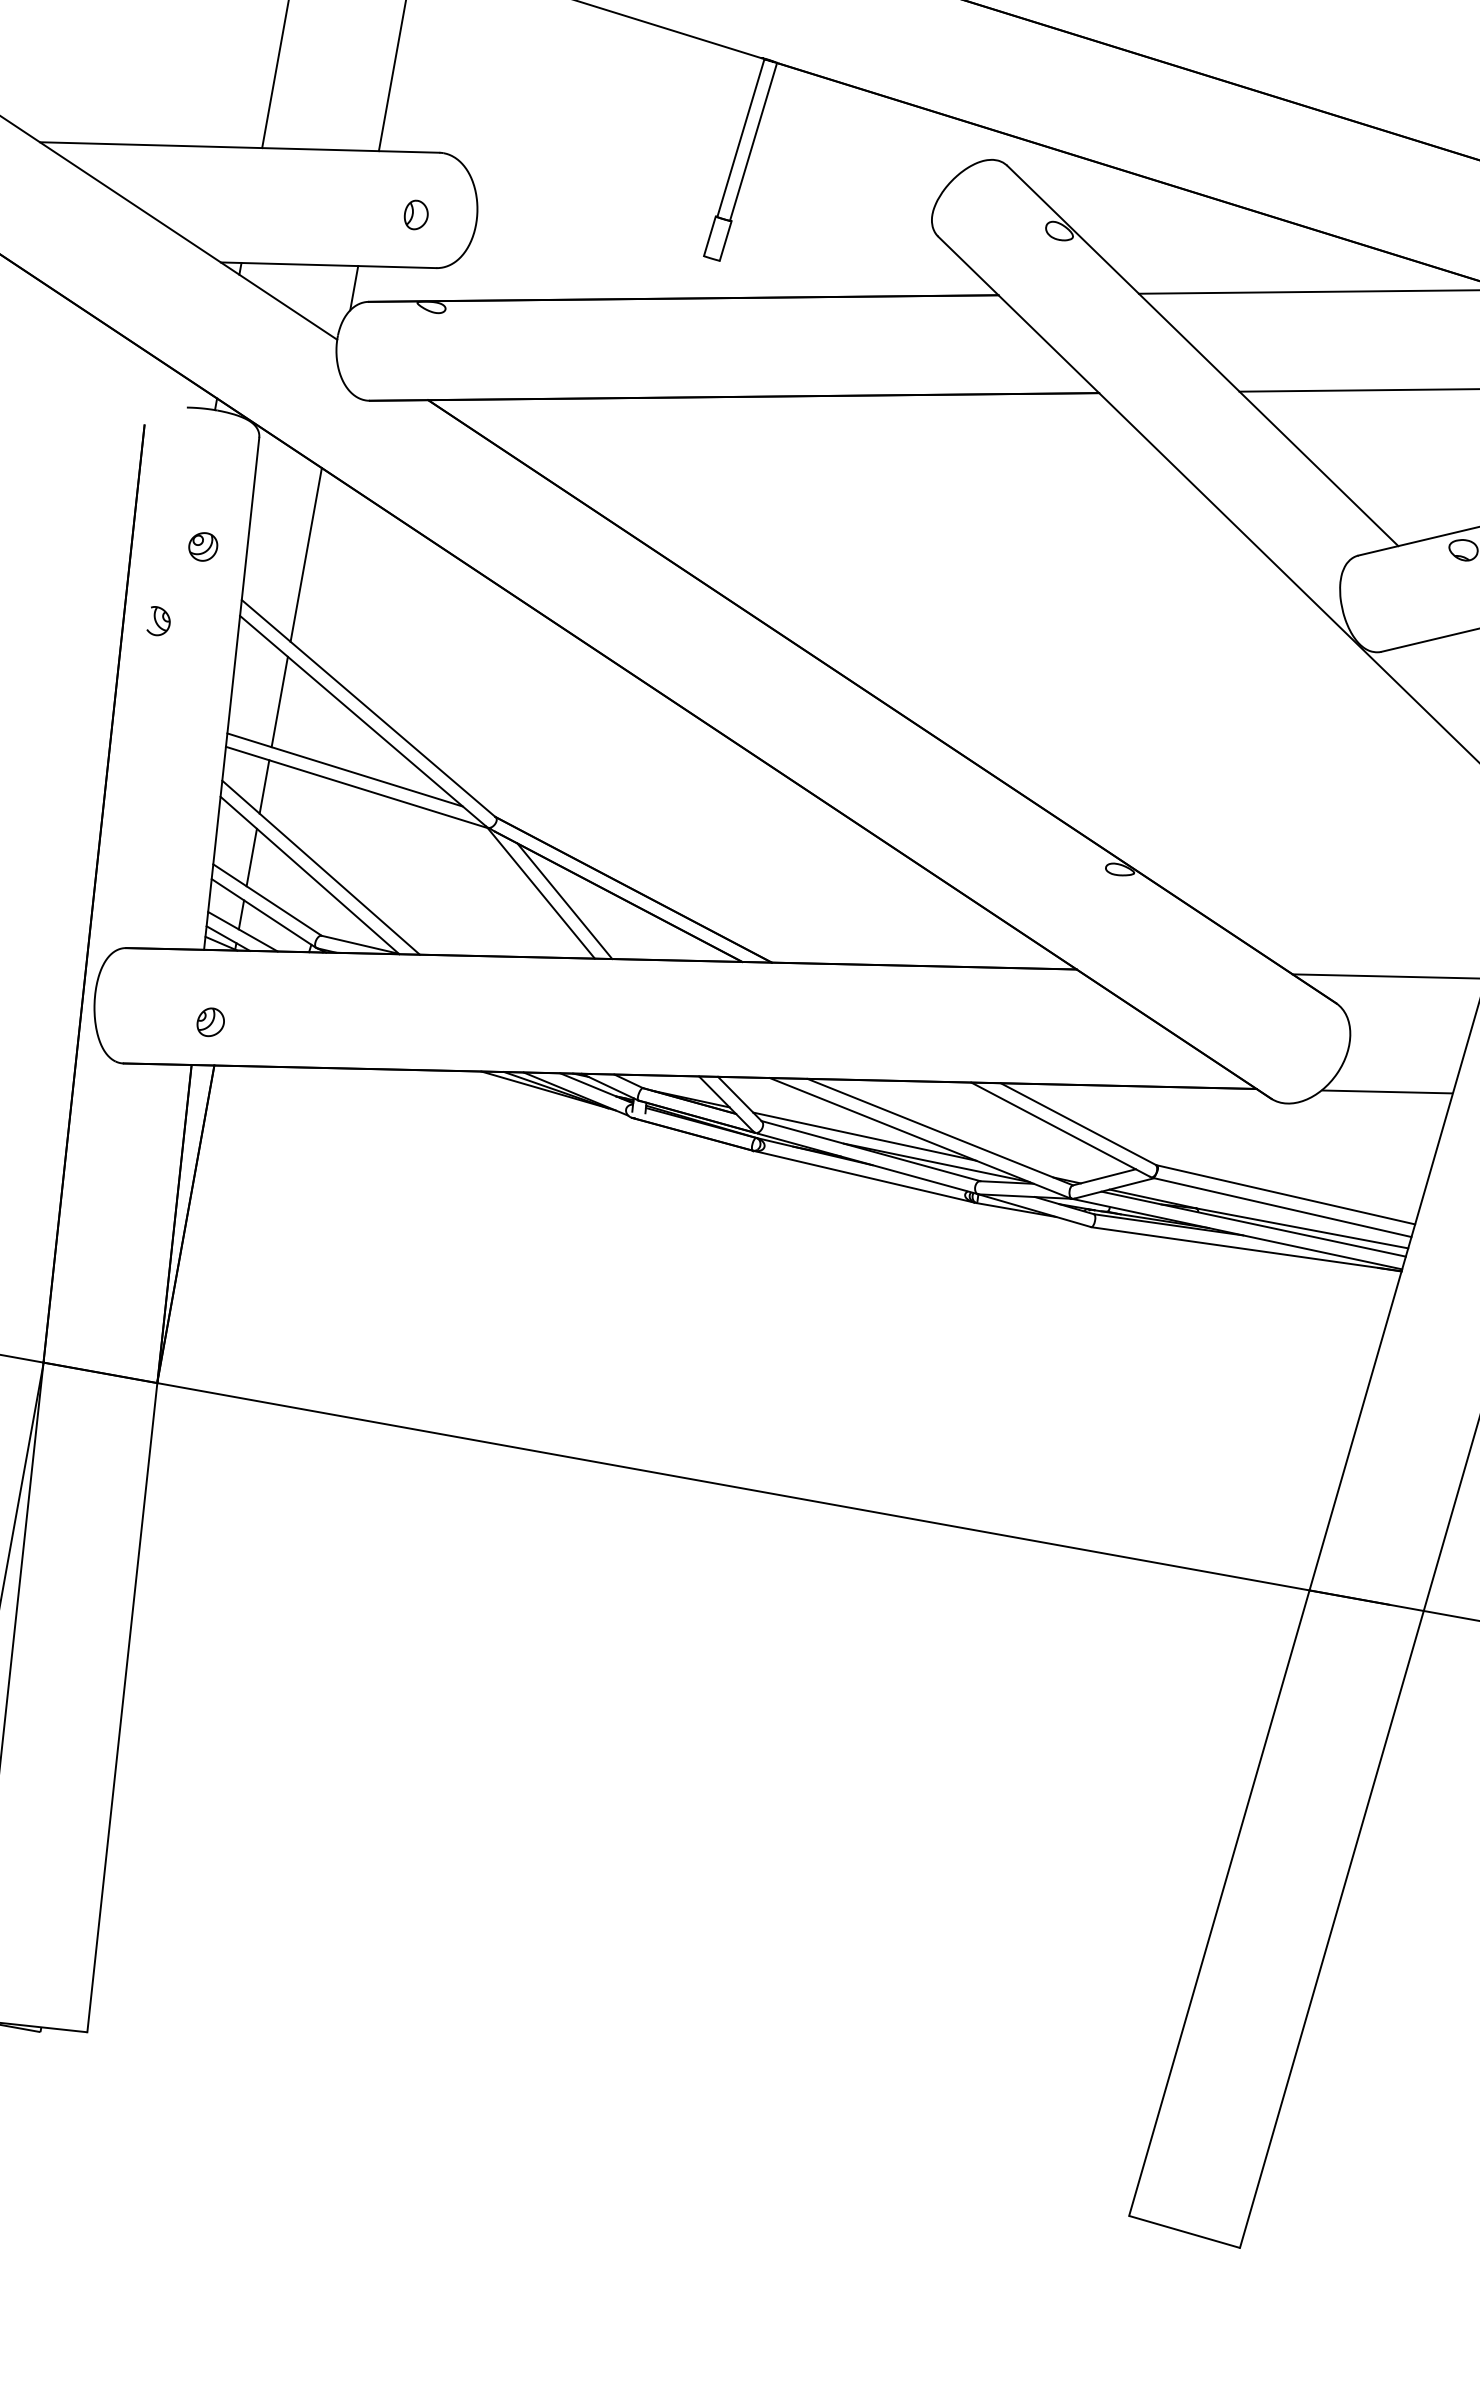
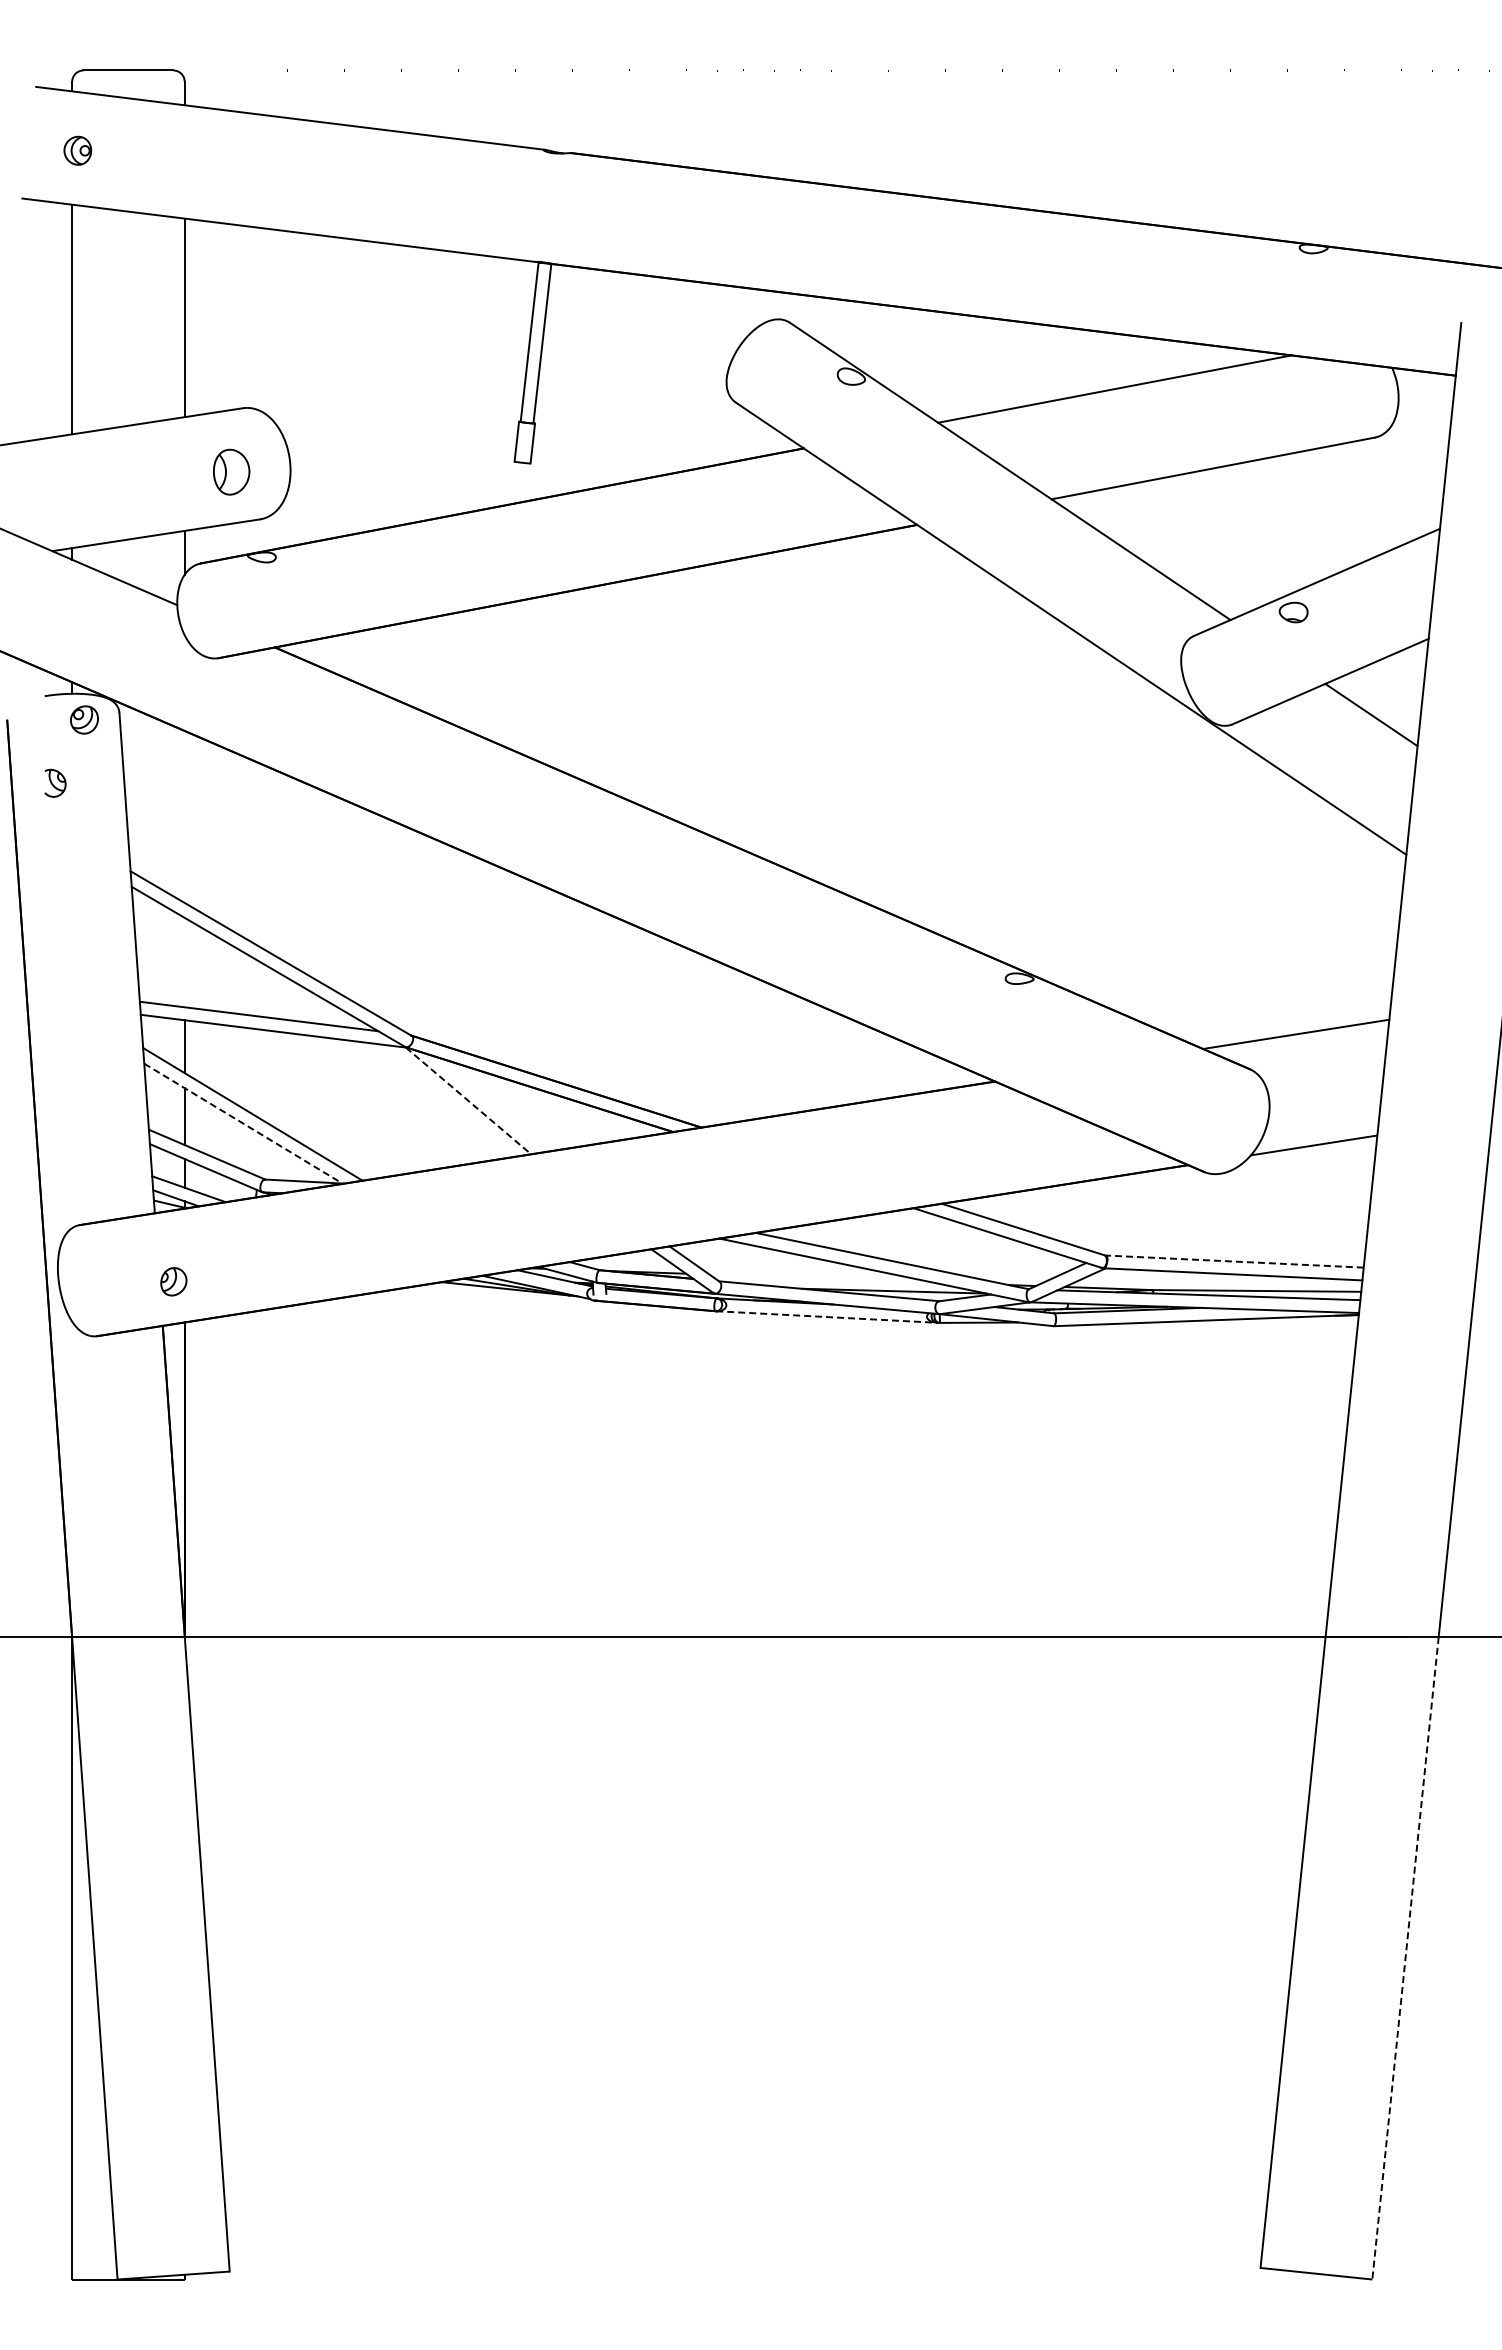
part: (416, 214) -> (231, 471), size x1.6
part: (203, 546) -> (84, 719), moved
line: (306, 554) -> (184, 816), removed
part: (159, 620) -> (55, 782), moved
line: (279, 701) -> (184, 962), removed
line: (310, 876) -> (244, 1124), solid -> dashed
line: (541, 893) -> (468, 1101), solid -> dashed
line: (563, 901) -> (491, 1104), removed
line: (864, 1136) -> (820, 1278), removed
line: (863, 1177) -> (826, 1317), solid -> dashed
line: (1285, 1194) -> (1234, 1261), solid -> dashed
line: (1331, 1929) -> (1405, 1958), solid -> dashed

